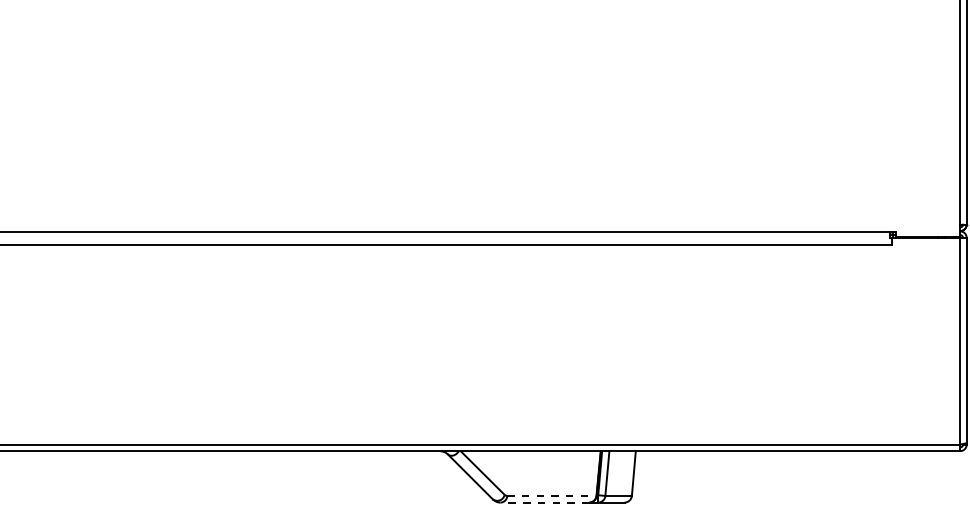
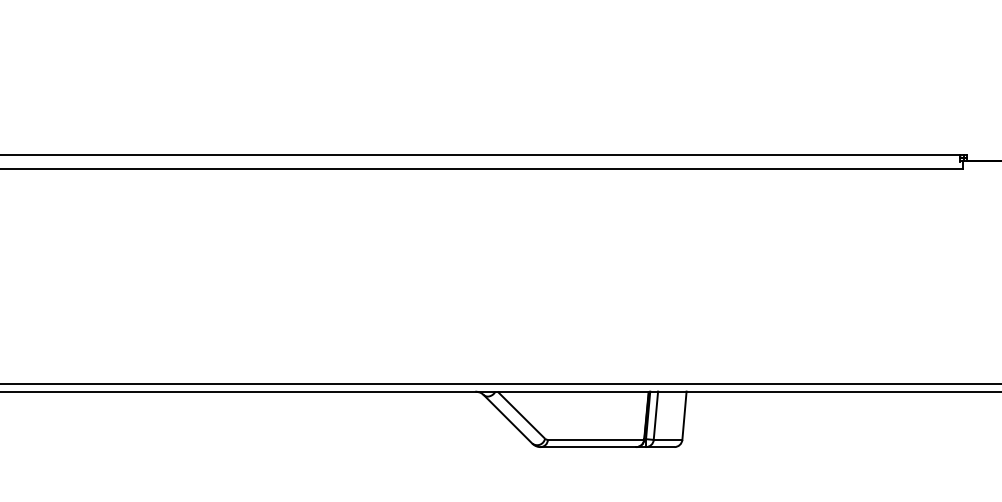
line: (551, 495) -> (595, 439), dashed -> solid
line: (544, 502) -> (588, 447), dashed -> solid

